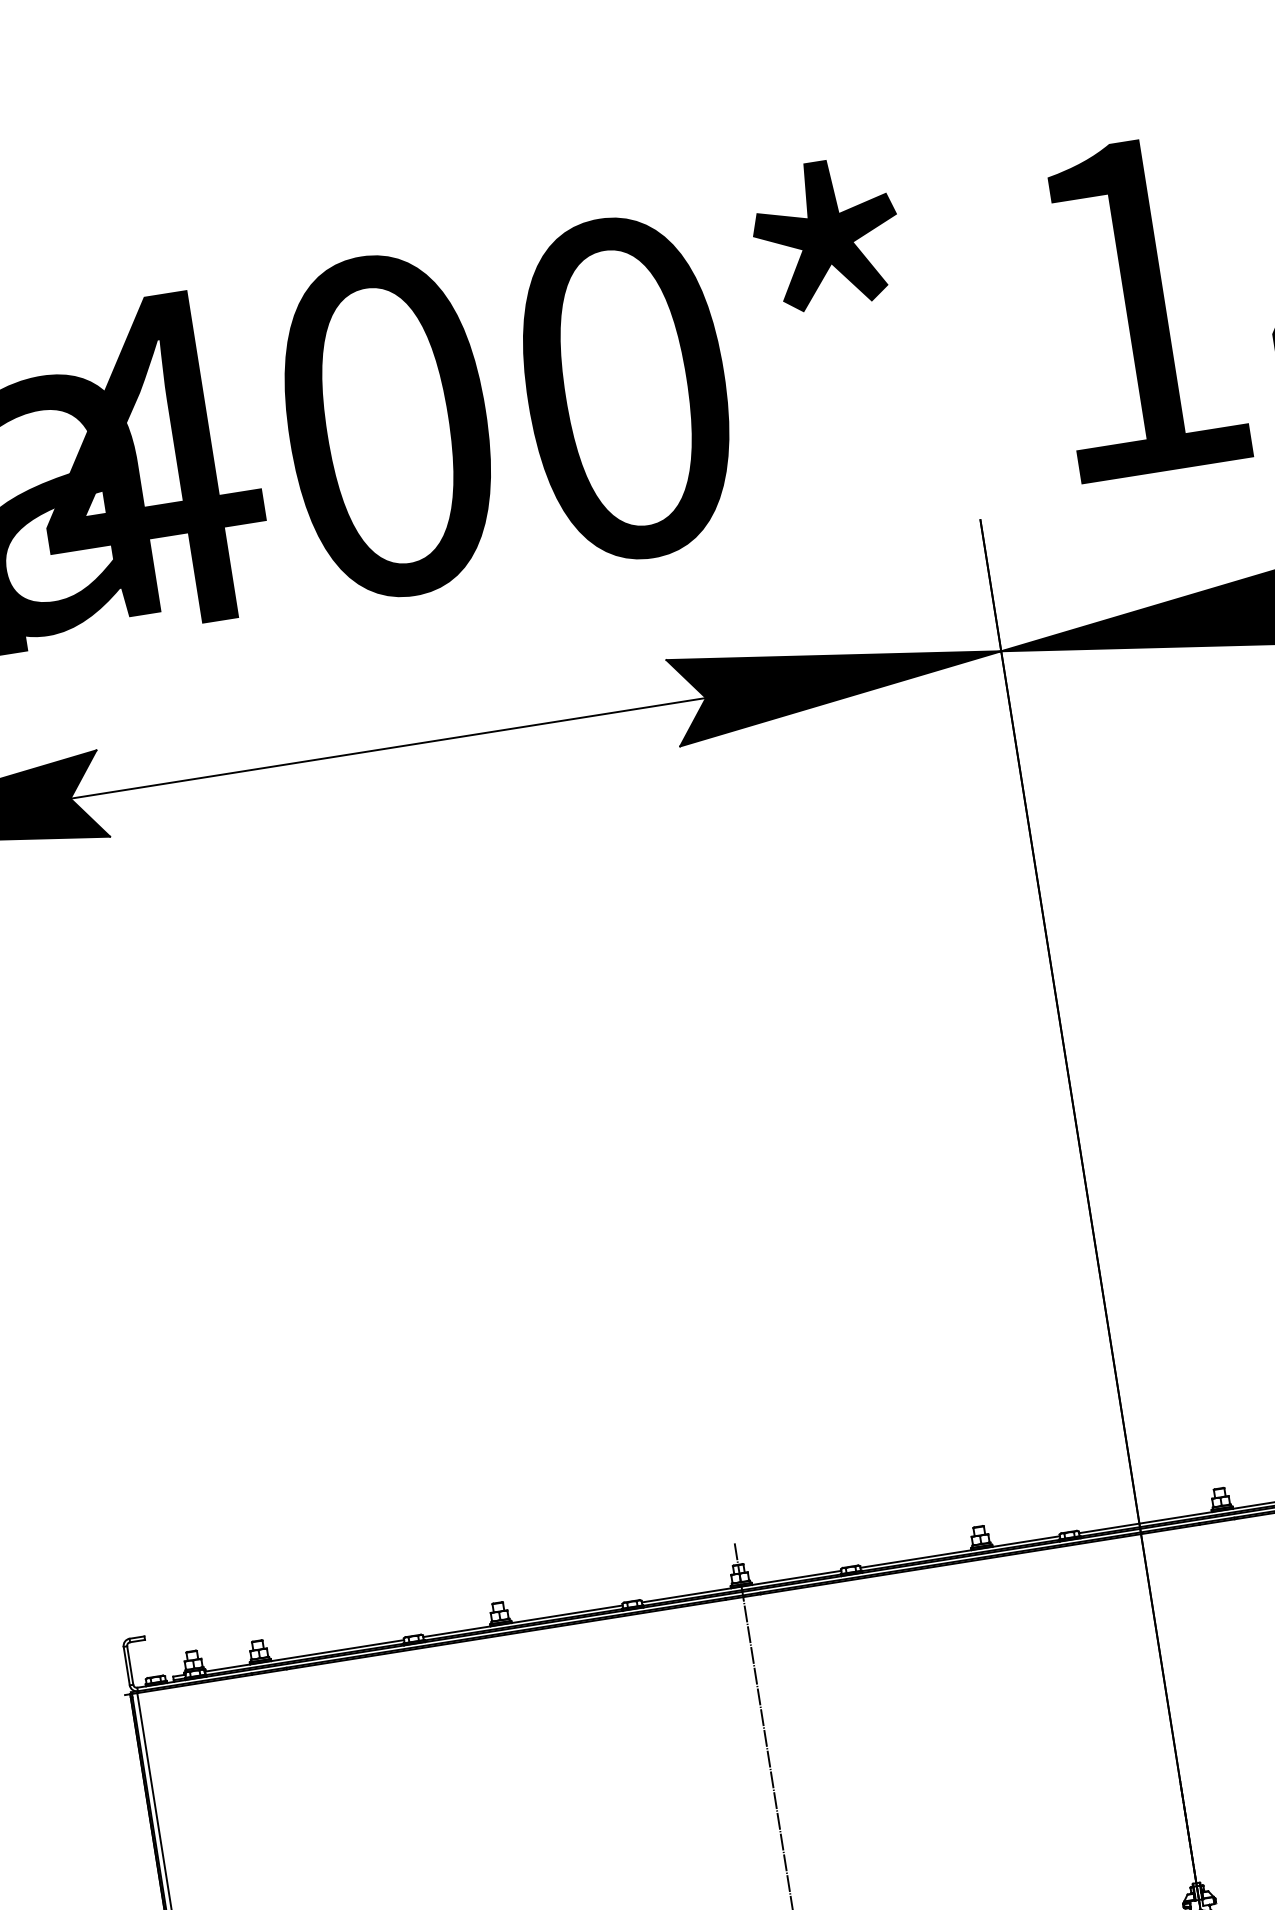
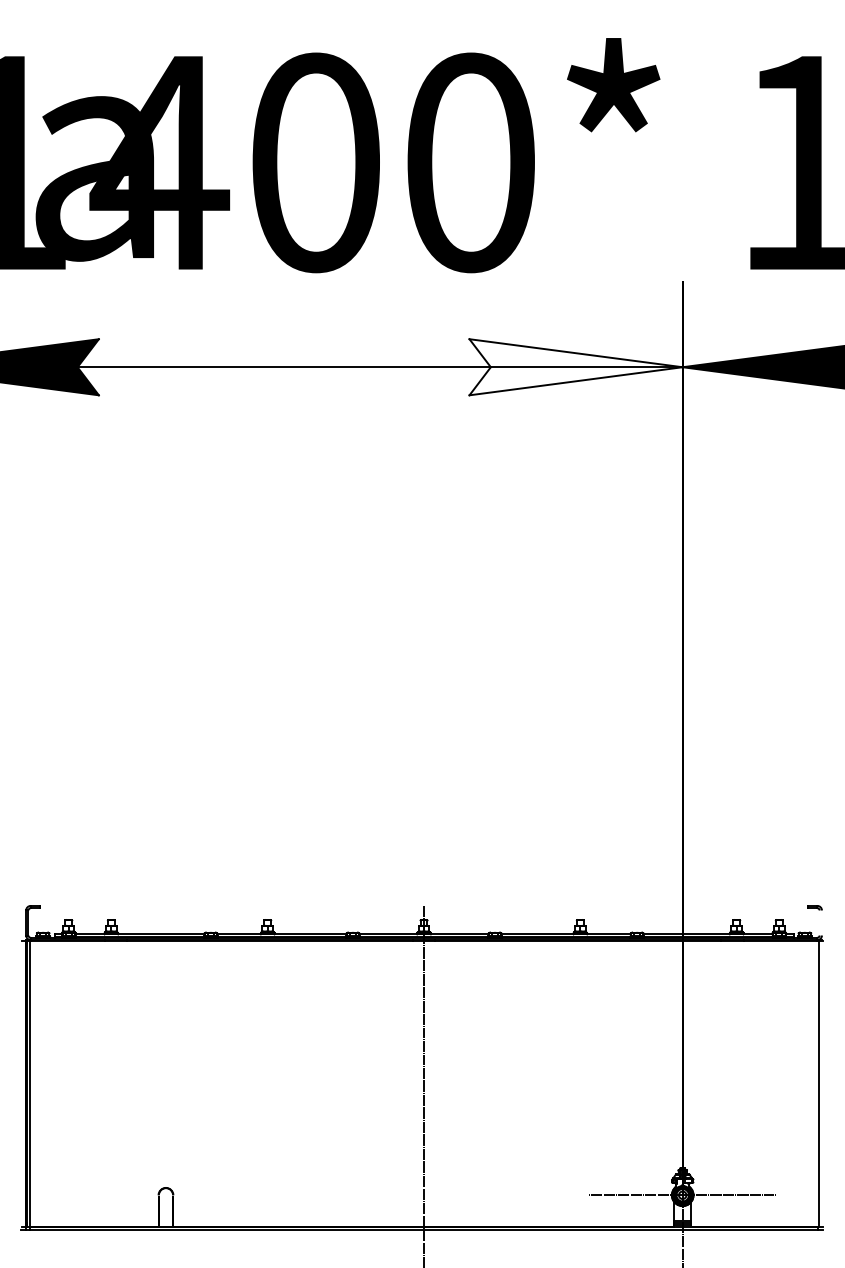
fill: (836, 677) -> (575, 367), removed

